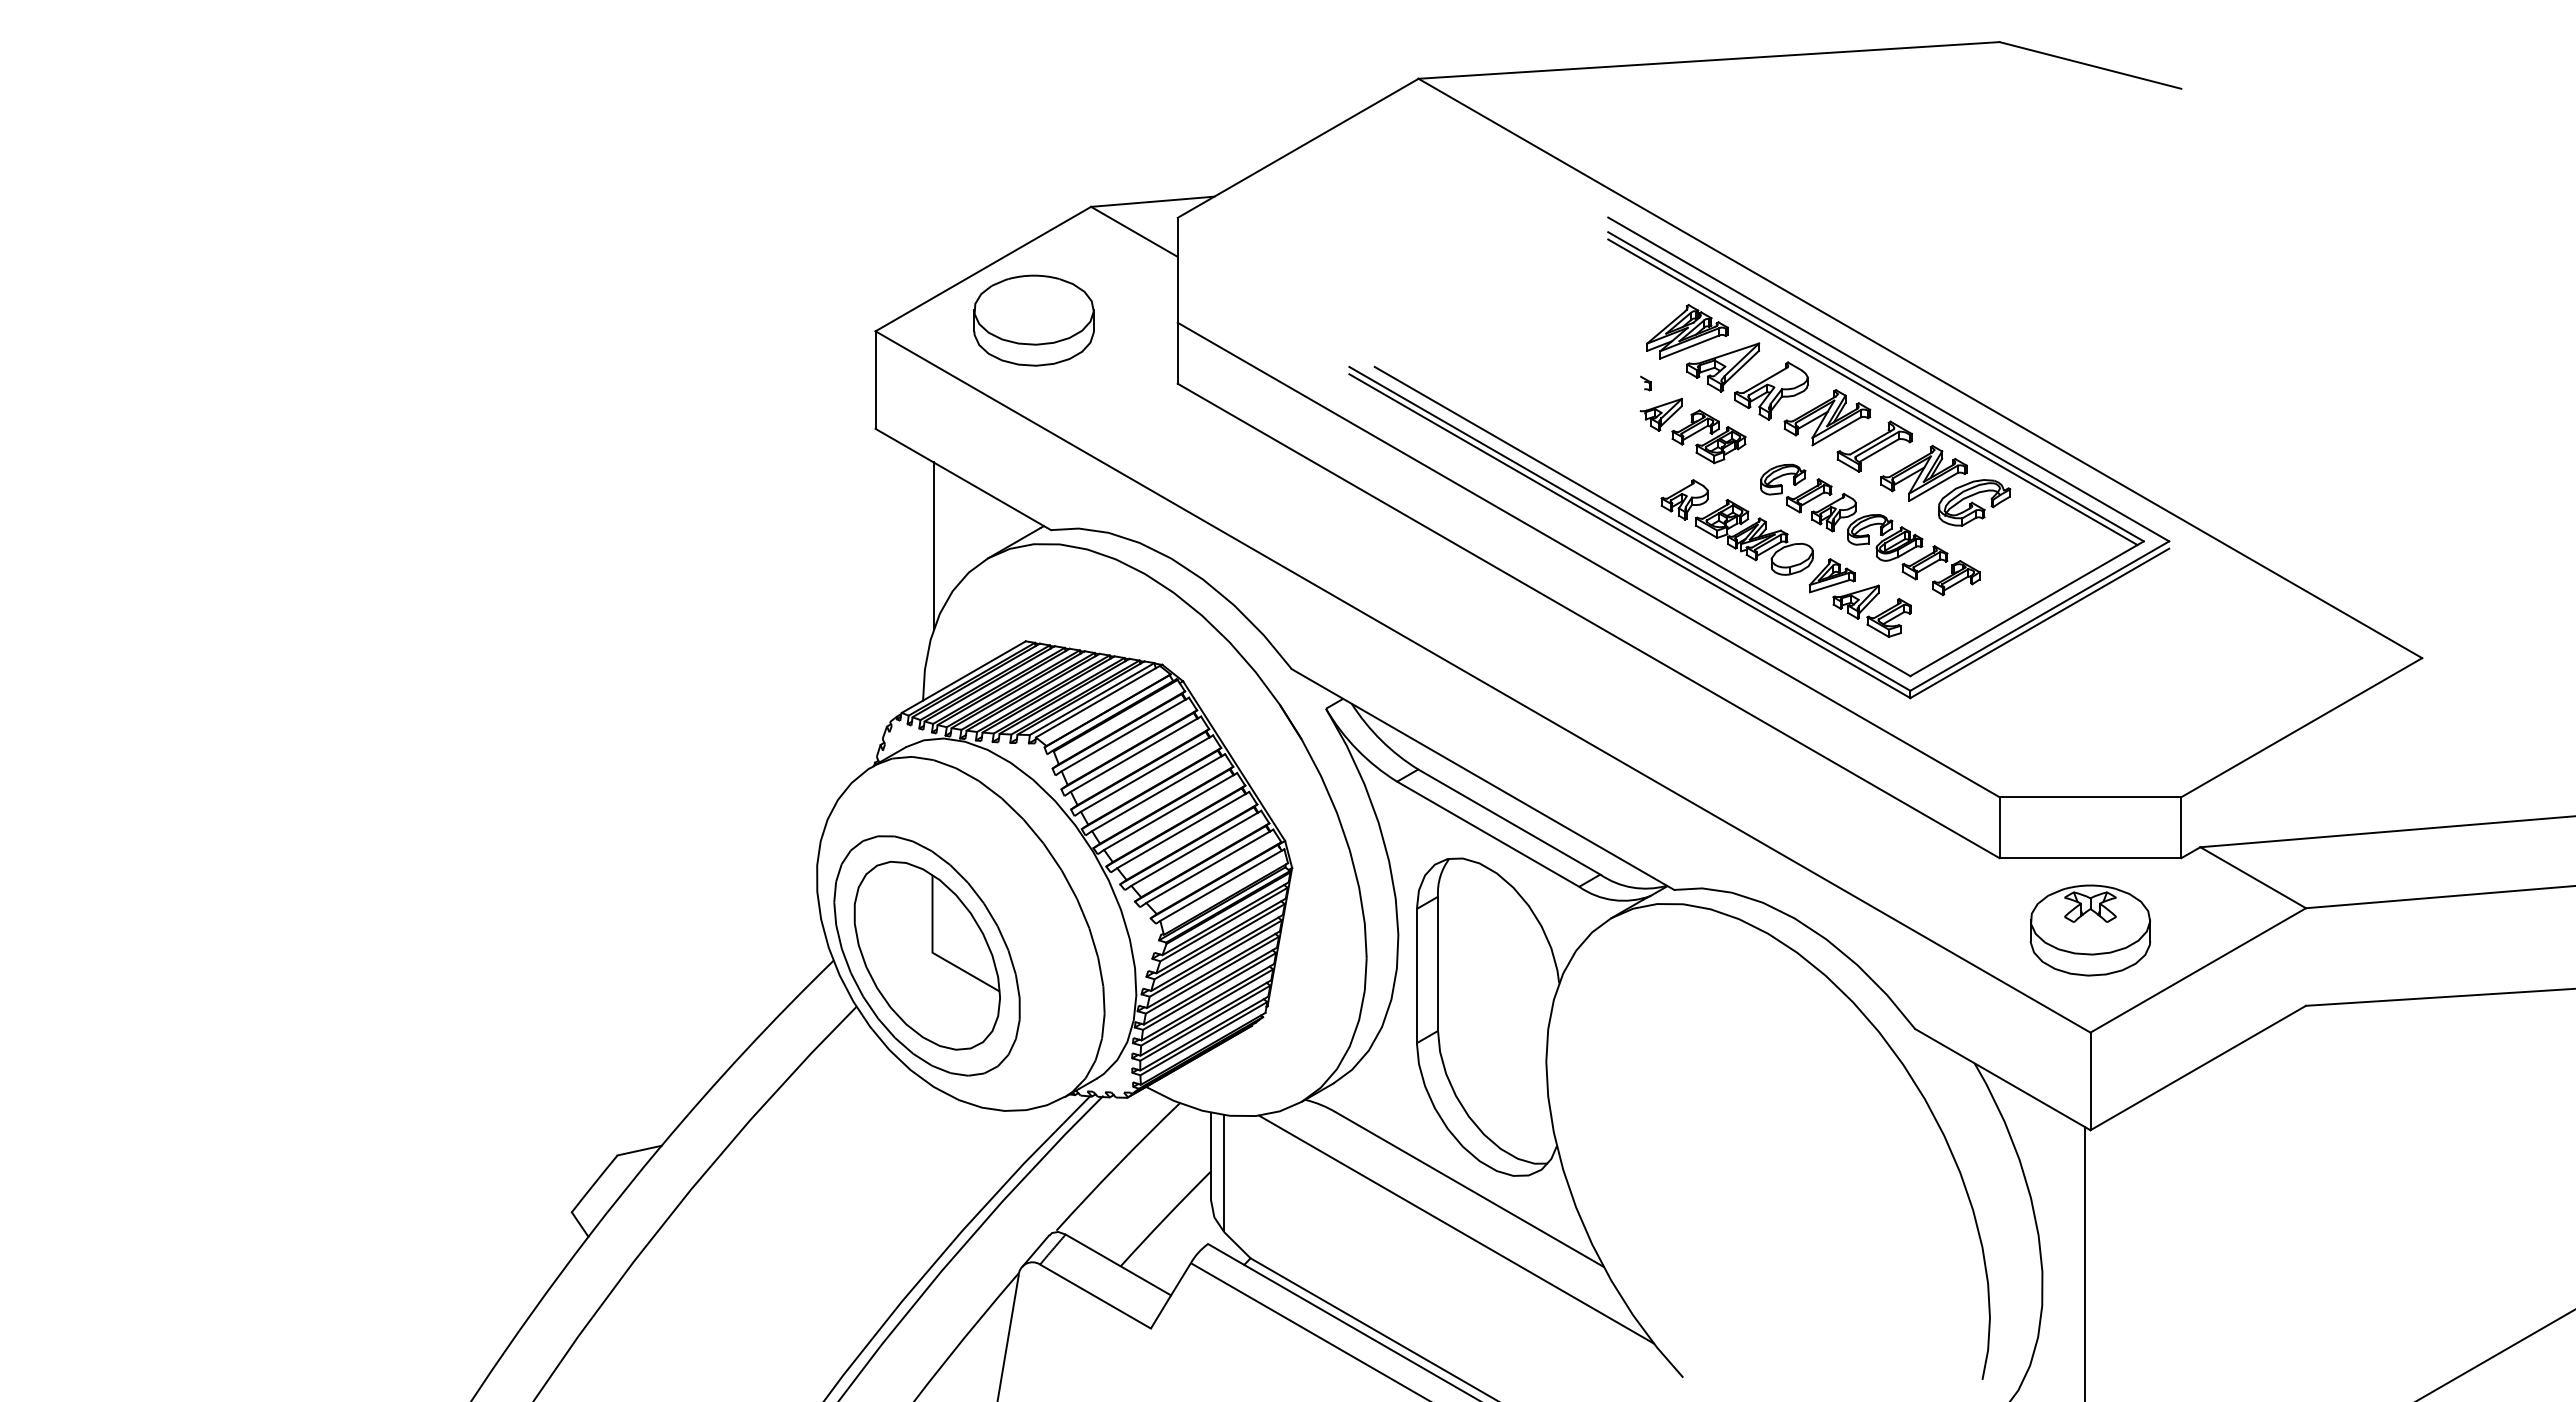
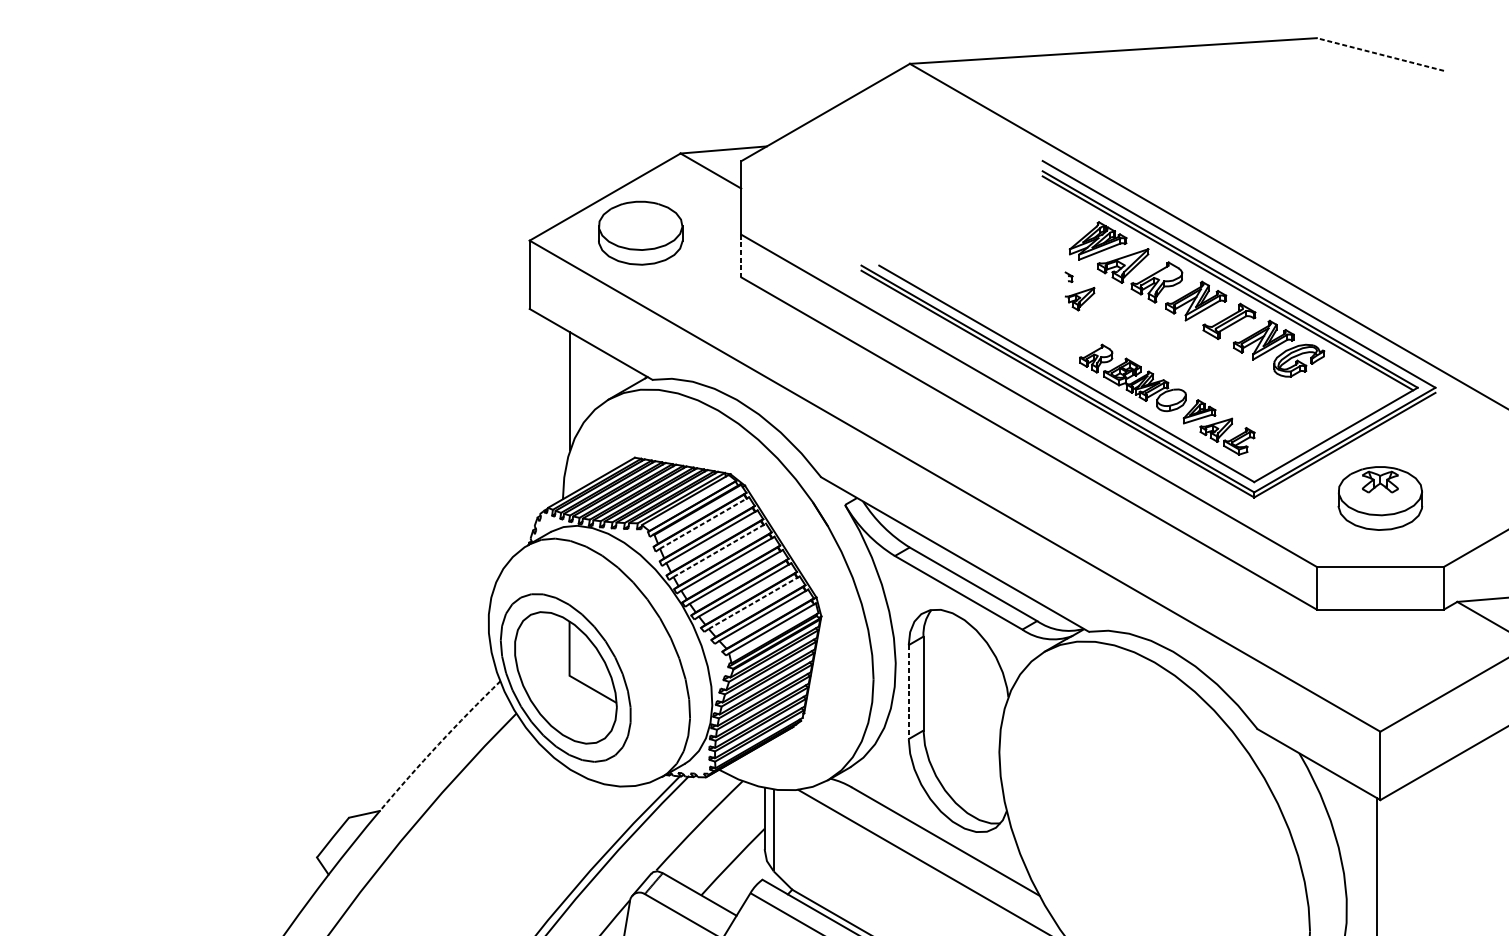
line: (2090, 65) -> (1380, 54), solid -> dashed
line: (1177, 353) -> (741, 256), solid -> dashed
part: (1708, 436) -> (1112, 314), removed
part: (1870, 529) -> (1226, 379), removed
line: (1125, 734) -> (704, 522), solid -> dashed
line: (1147, 773) -> (720, 550), solid -> dashed
line: (1196, 848) -> (754, 602), solid -> dashed
part: (2090, 930) -> (1380, 498), moved
line: (1416, 976) -> (908, 692), solid -> dashed
arc: (745, 1050) -> (438, 744), solid -> dashed

